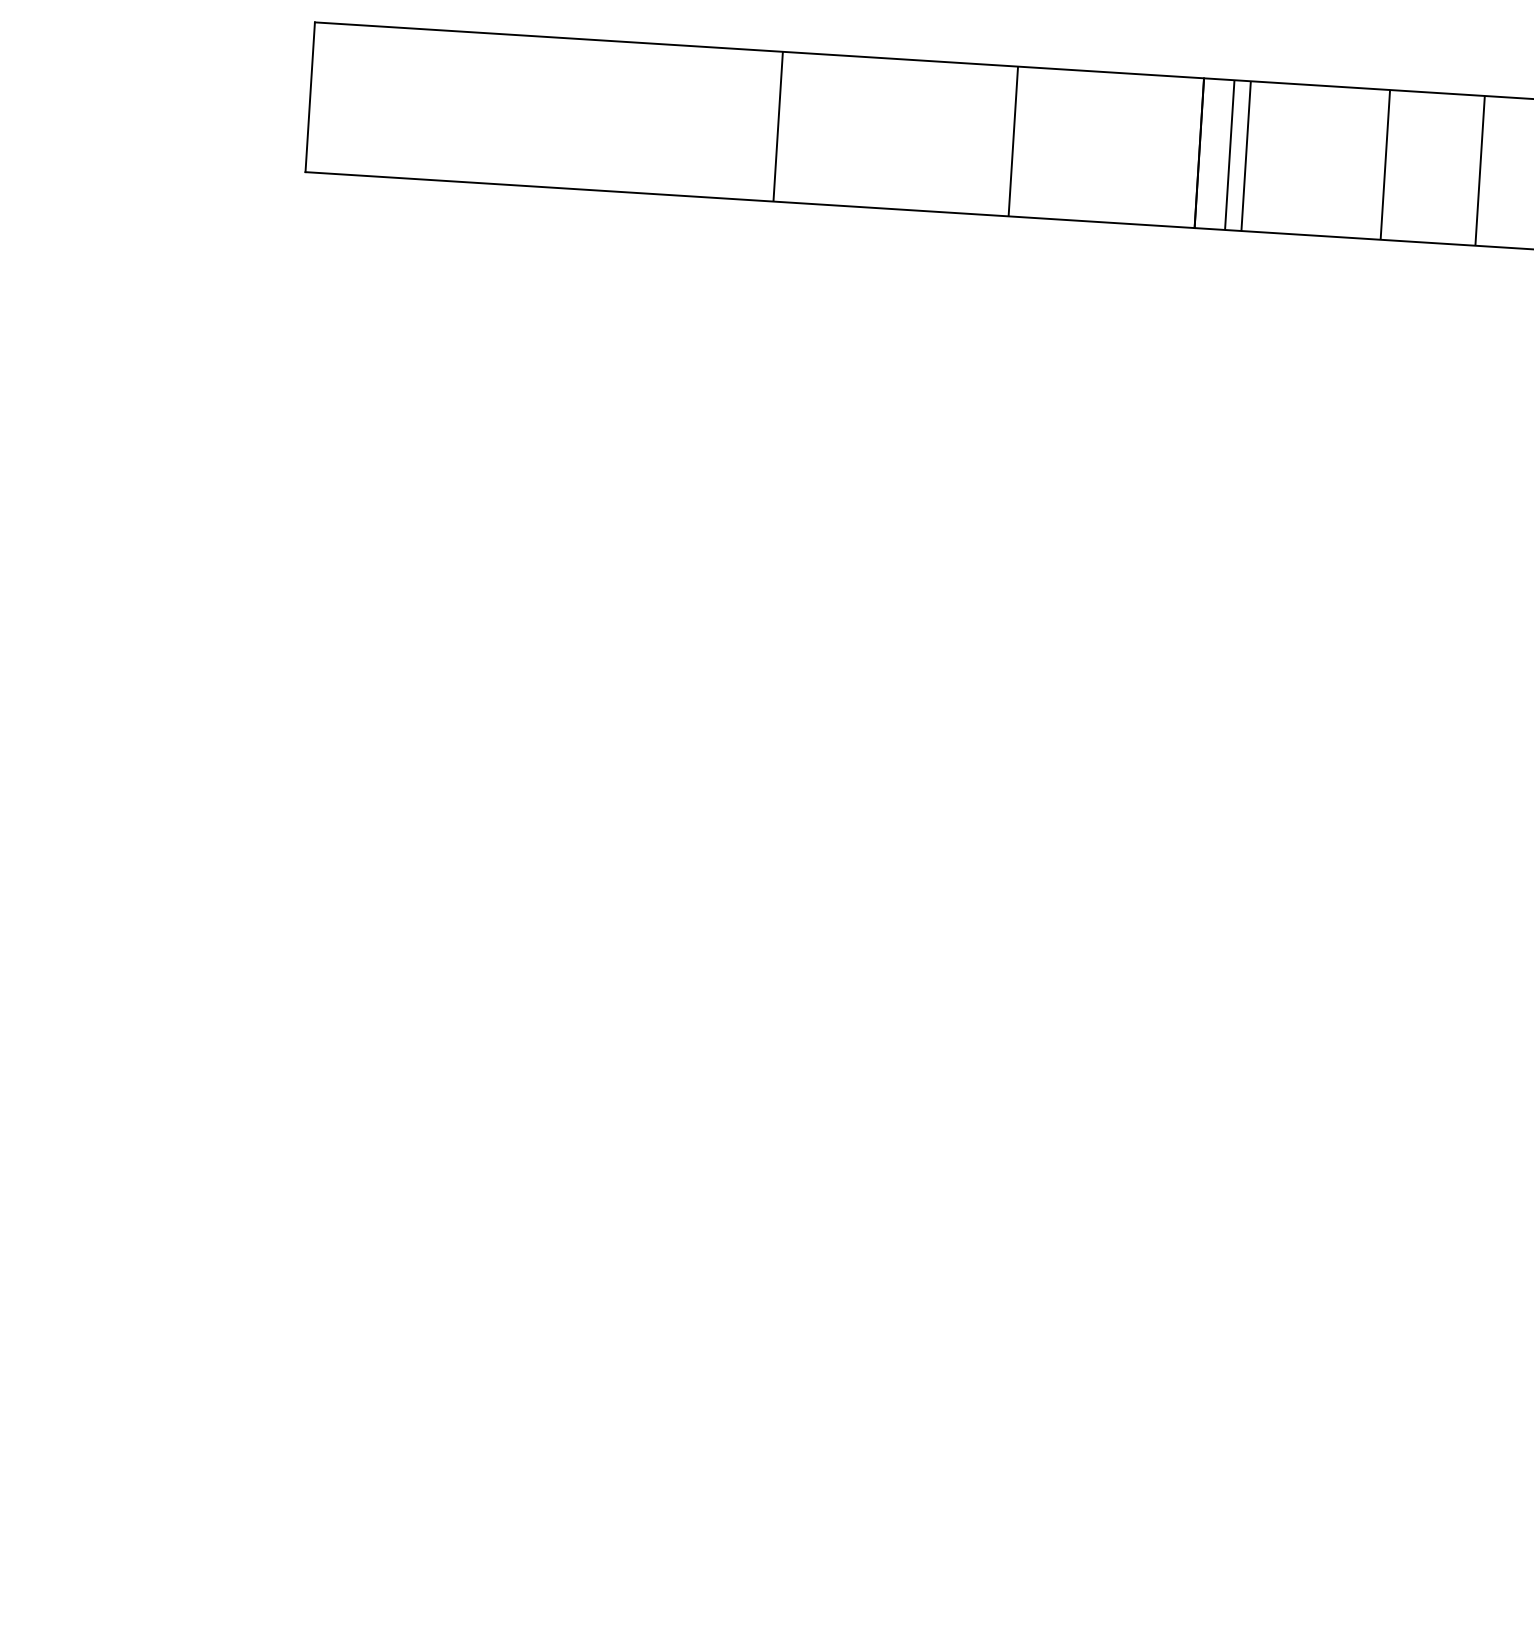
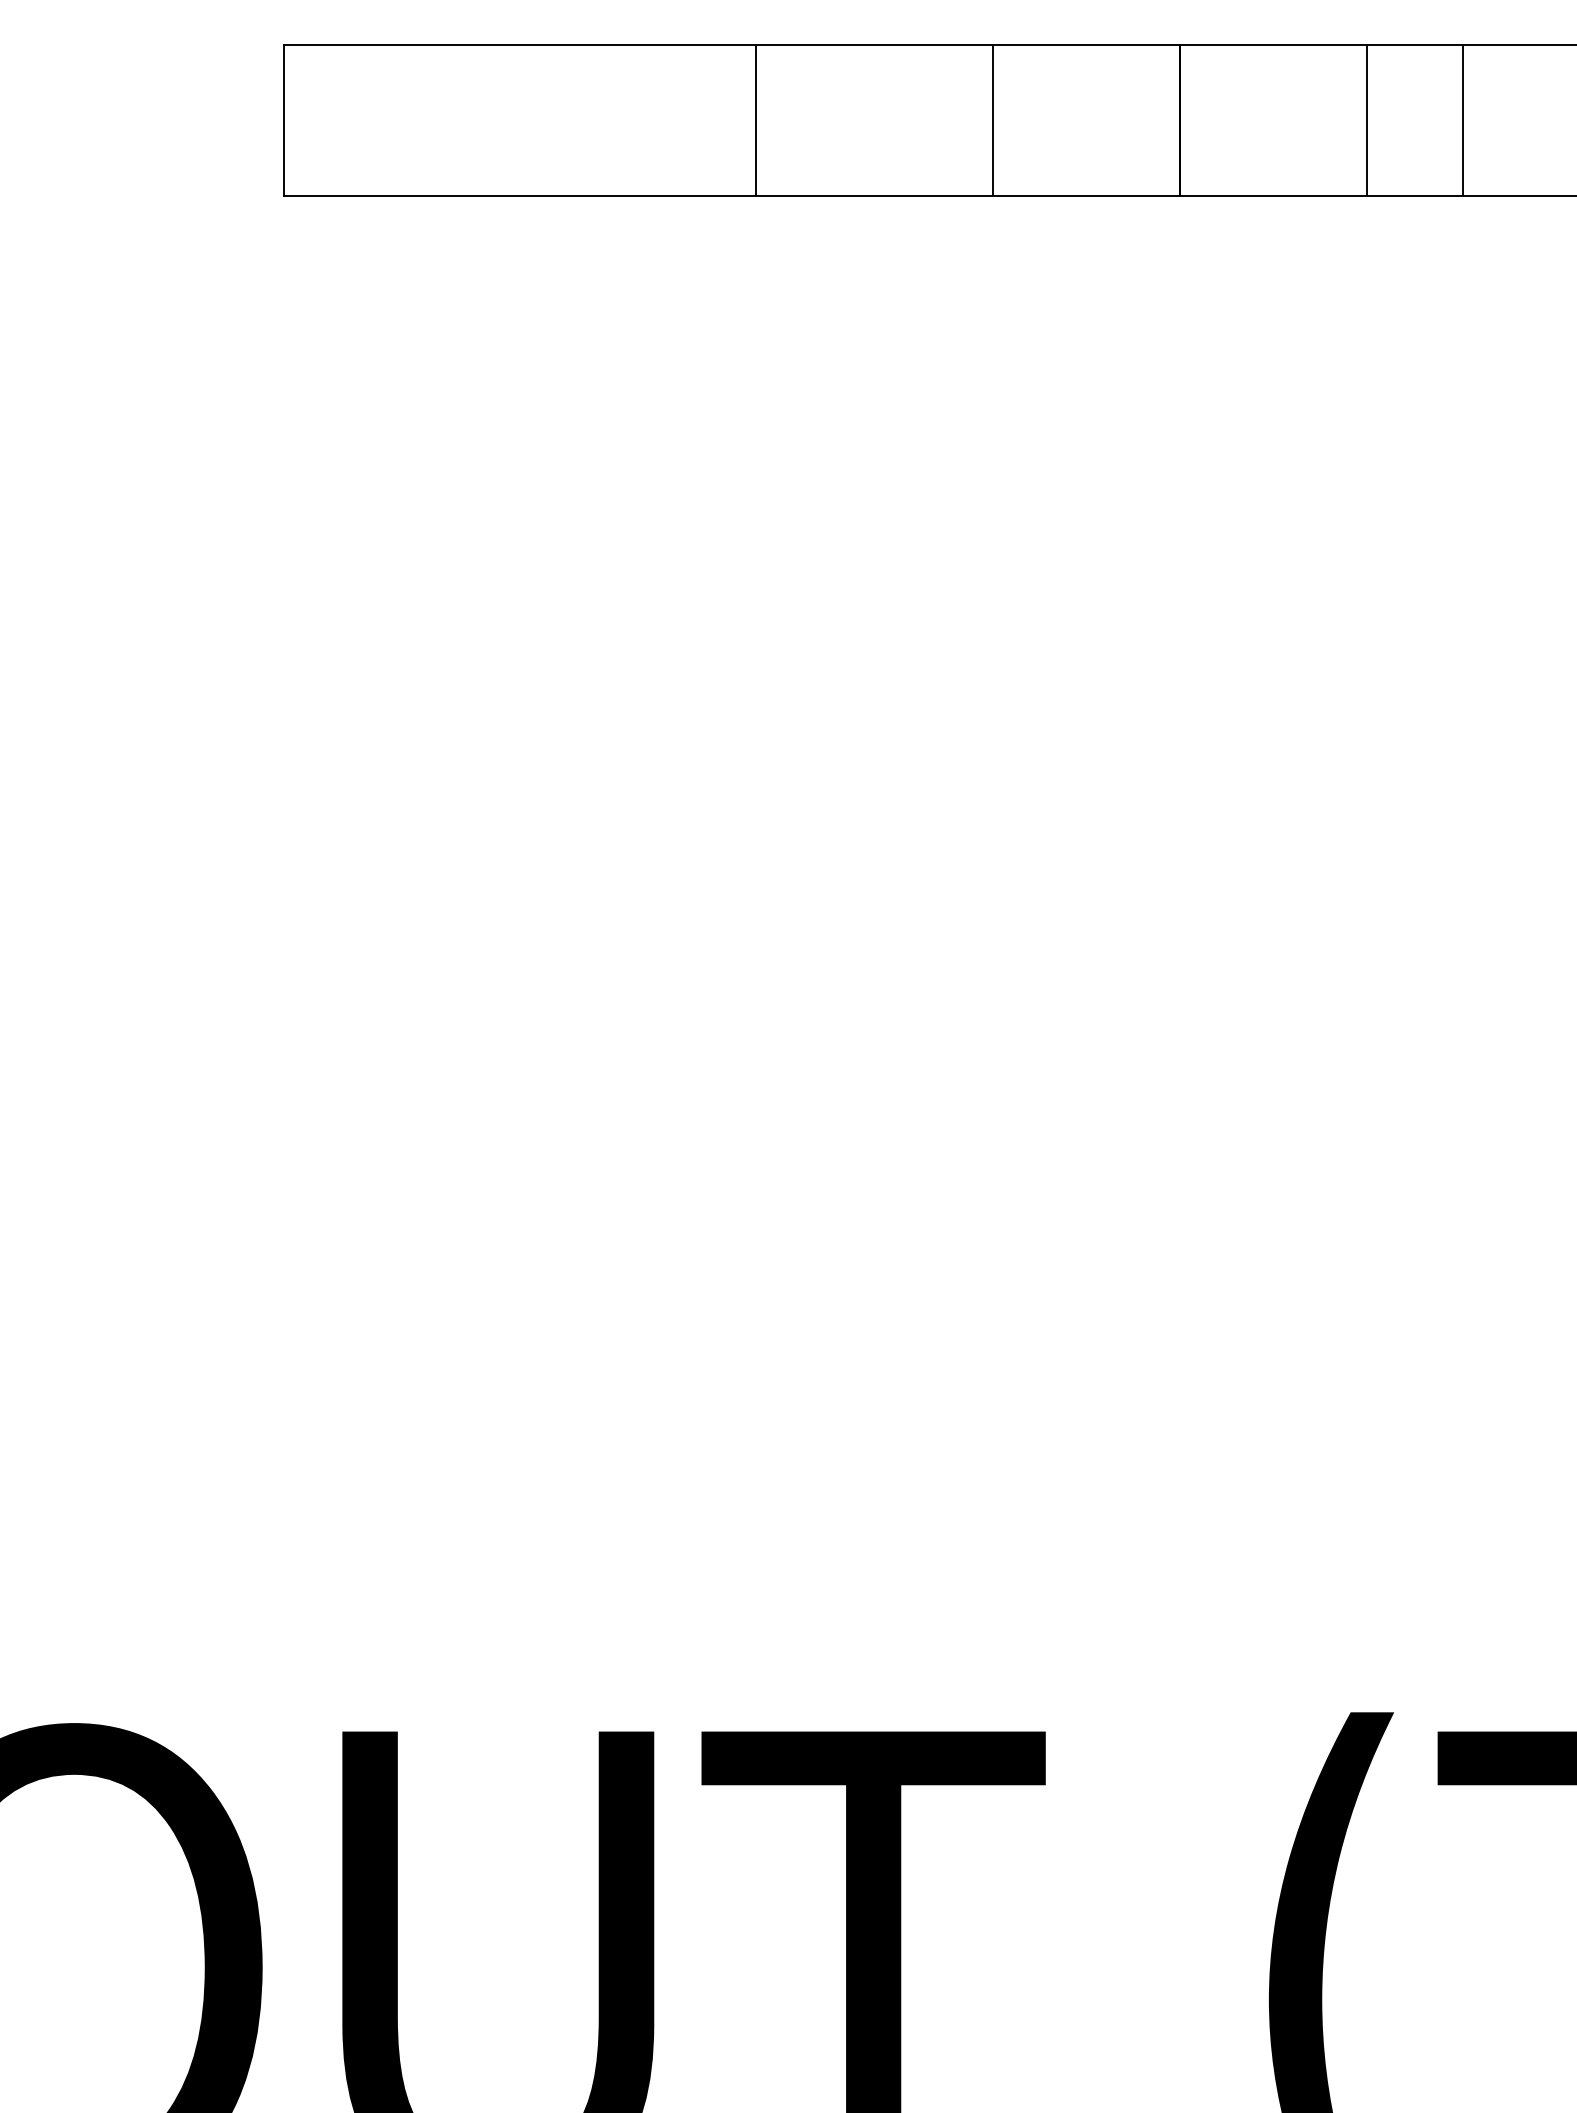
line: (1229, 154) -> (1210, 119), removed
line: (1246, 155) -> (1227, 119), removed

